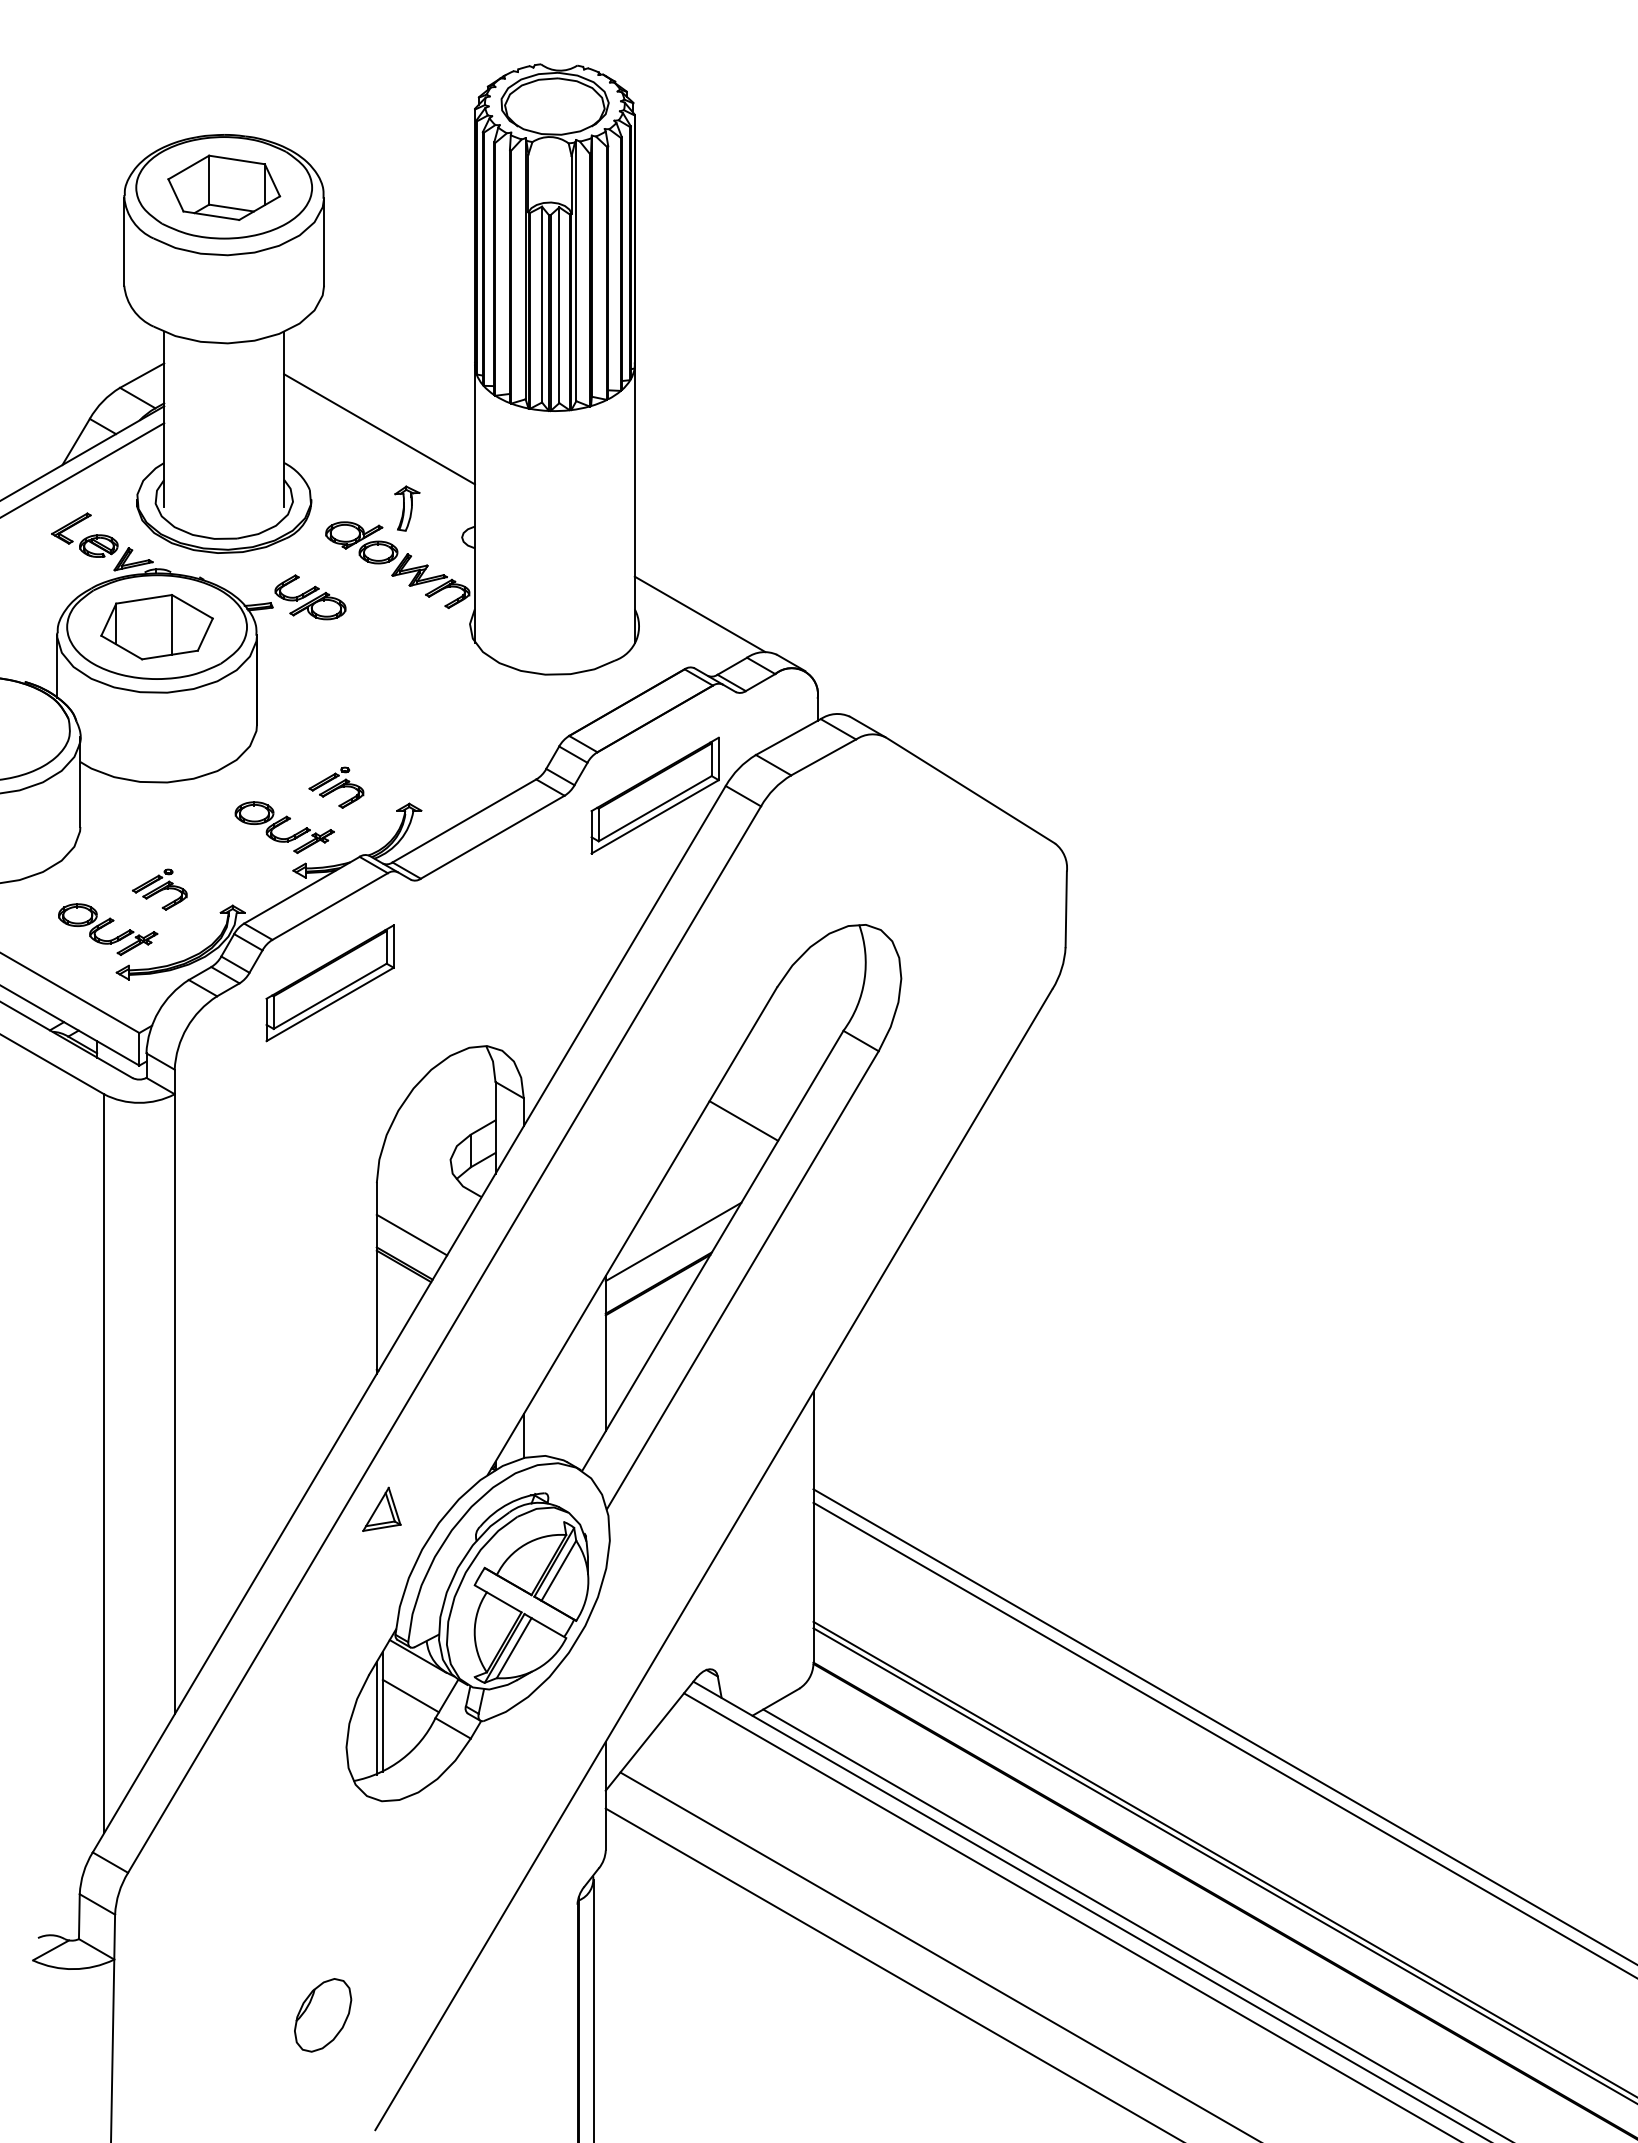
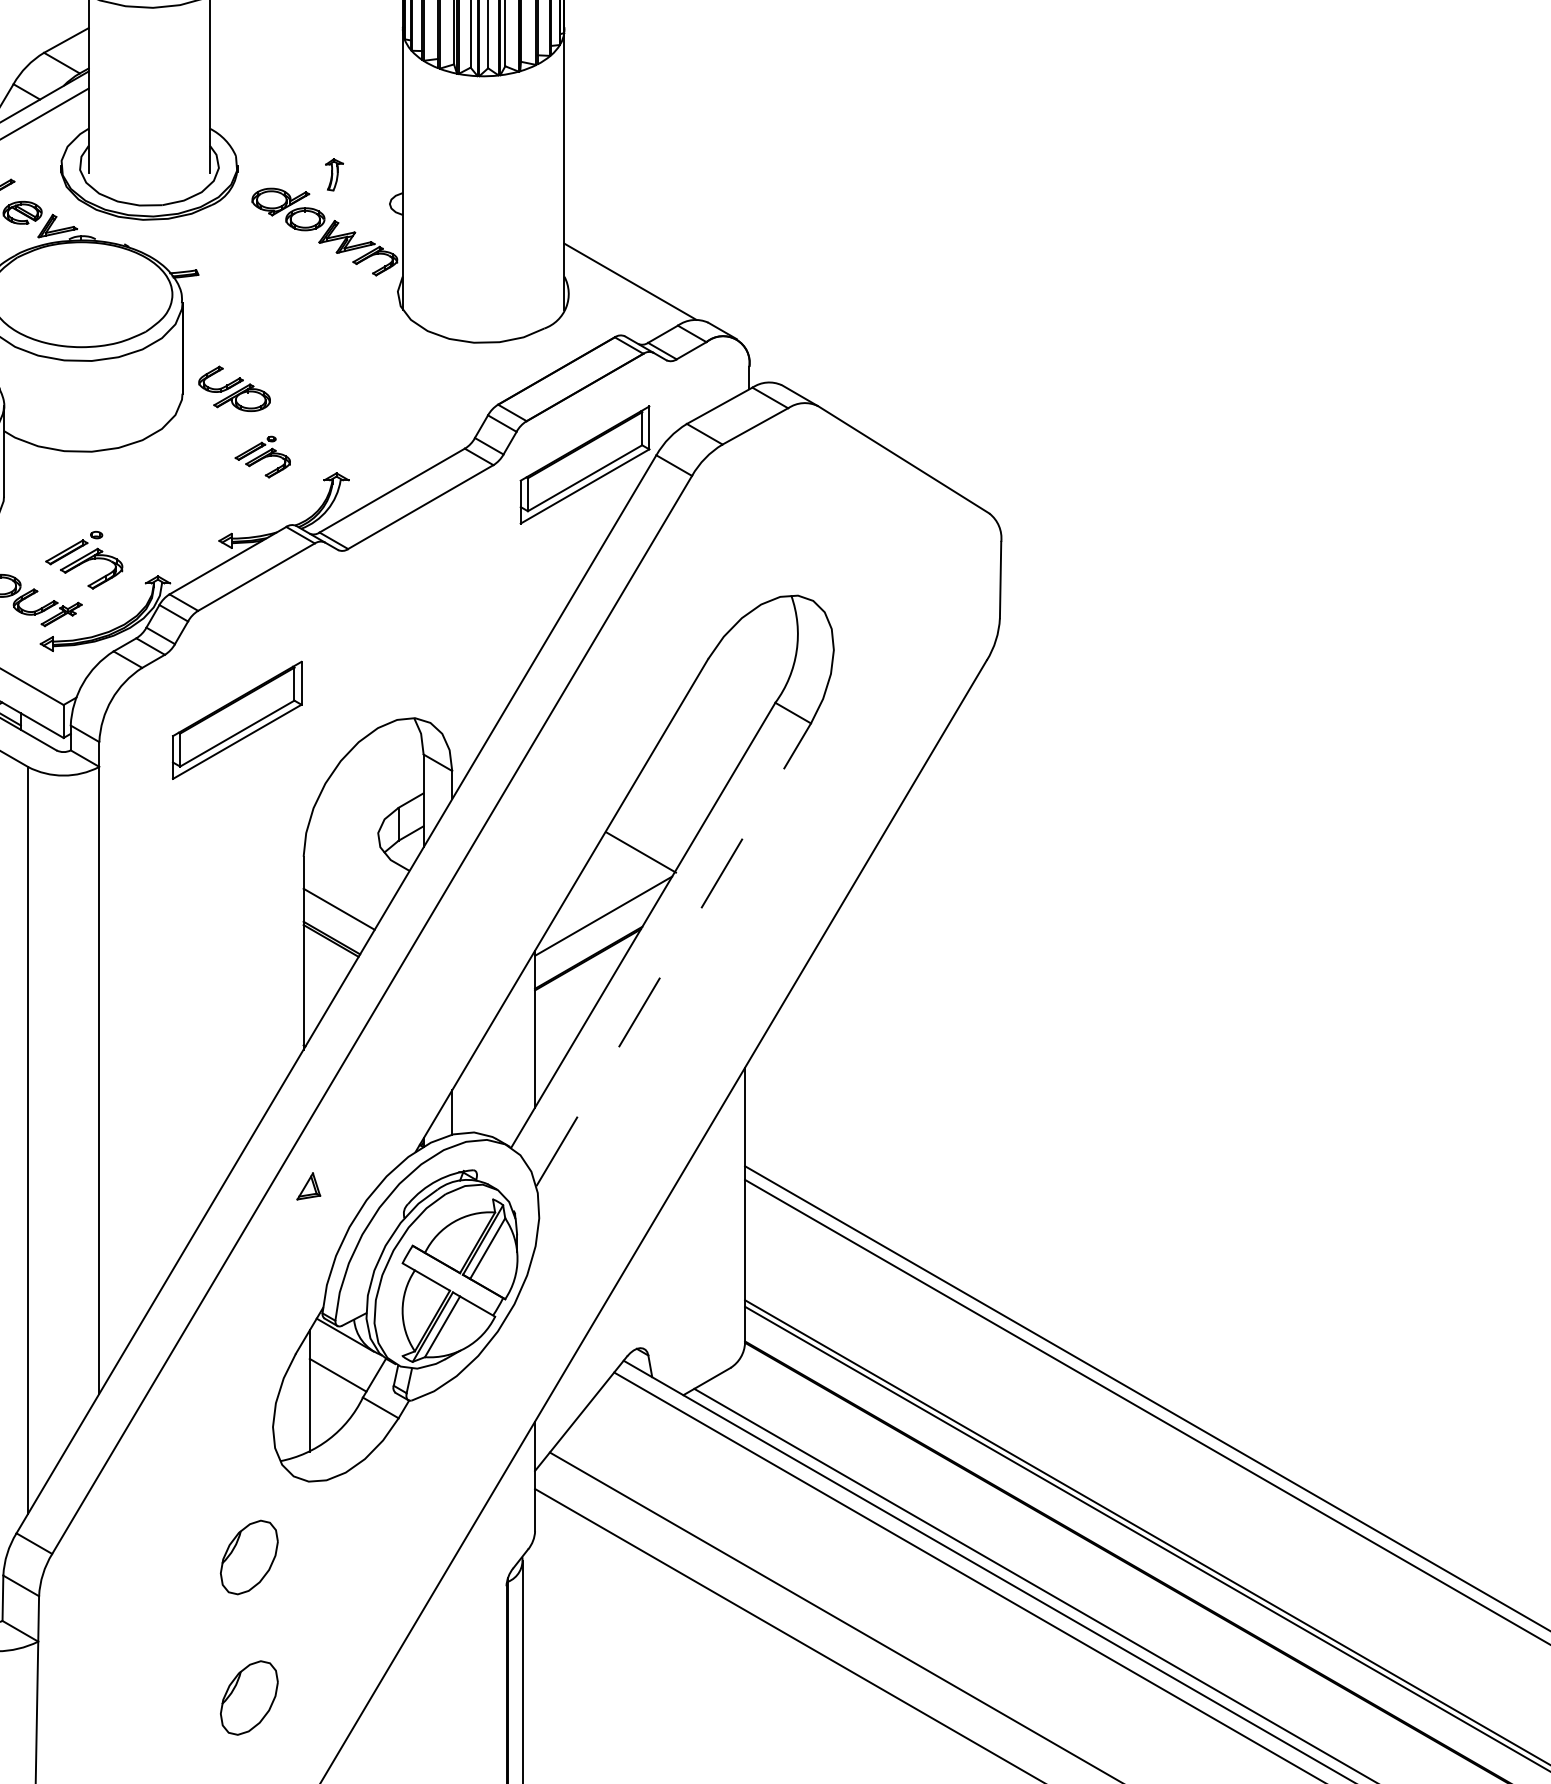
line: (379, 429) -> (306, 94), removed
part: (407, 508) -> (334, 174), size x0.7
part: (310, 597) -> (234, 389), moved
part: (156, 627) -> (80, 295), removed
part: (284, 827) -> (210, 497), removed
part: (159, 889) -> (83, 559), size x1.4
part: (329, 983) -> (236, 720), moved
line: (743, 1120) -> (640, 852), moved
line: (743, 1279) -> (674, 954), solid -> dashed
part: (381, 1508) -> (308, 1185), size x0.6
line: (376, 1718) -> (303, 1397), removed
part: (323, 1876) -> (249, 1557), added

